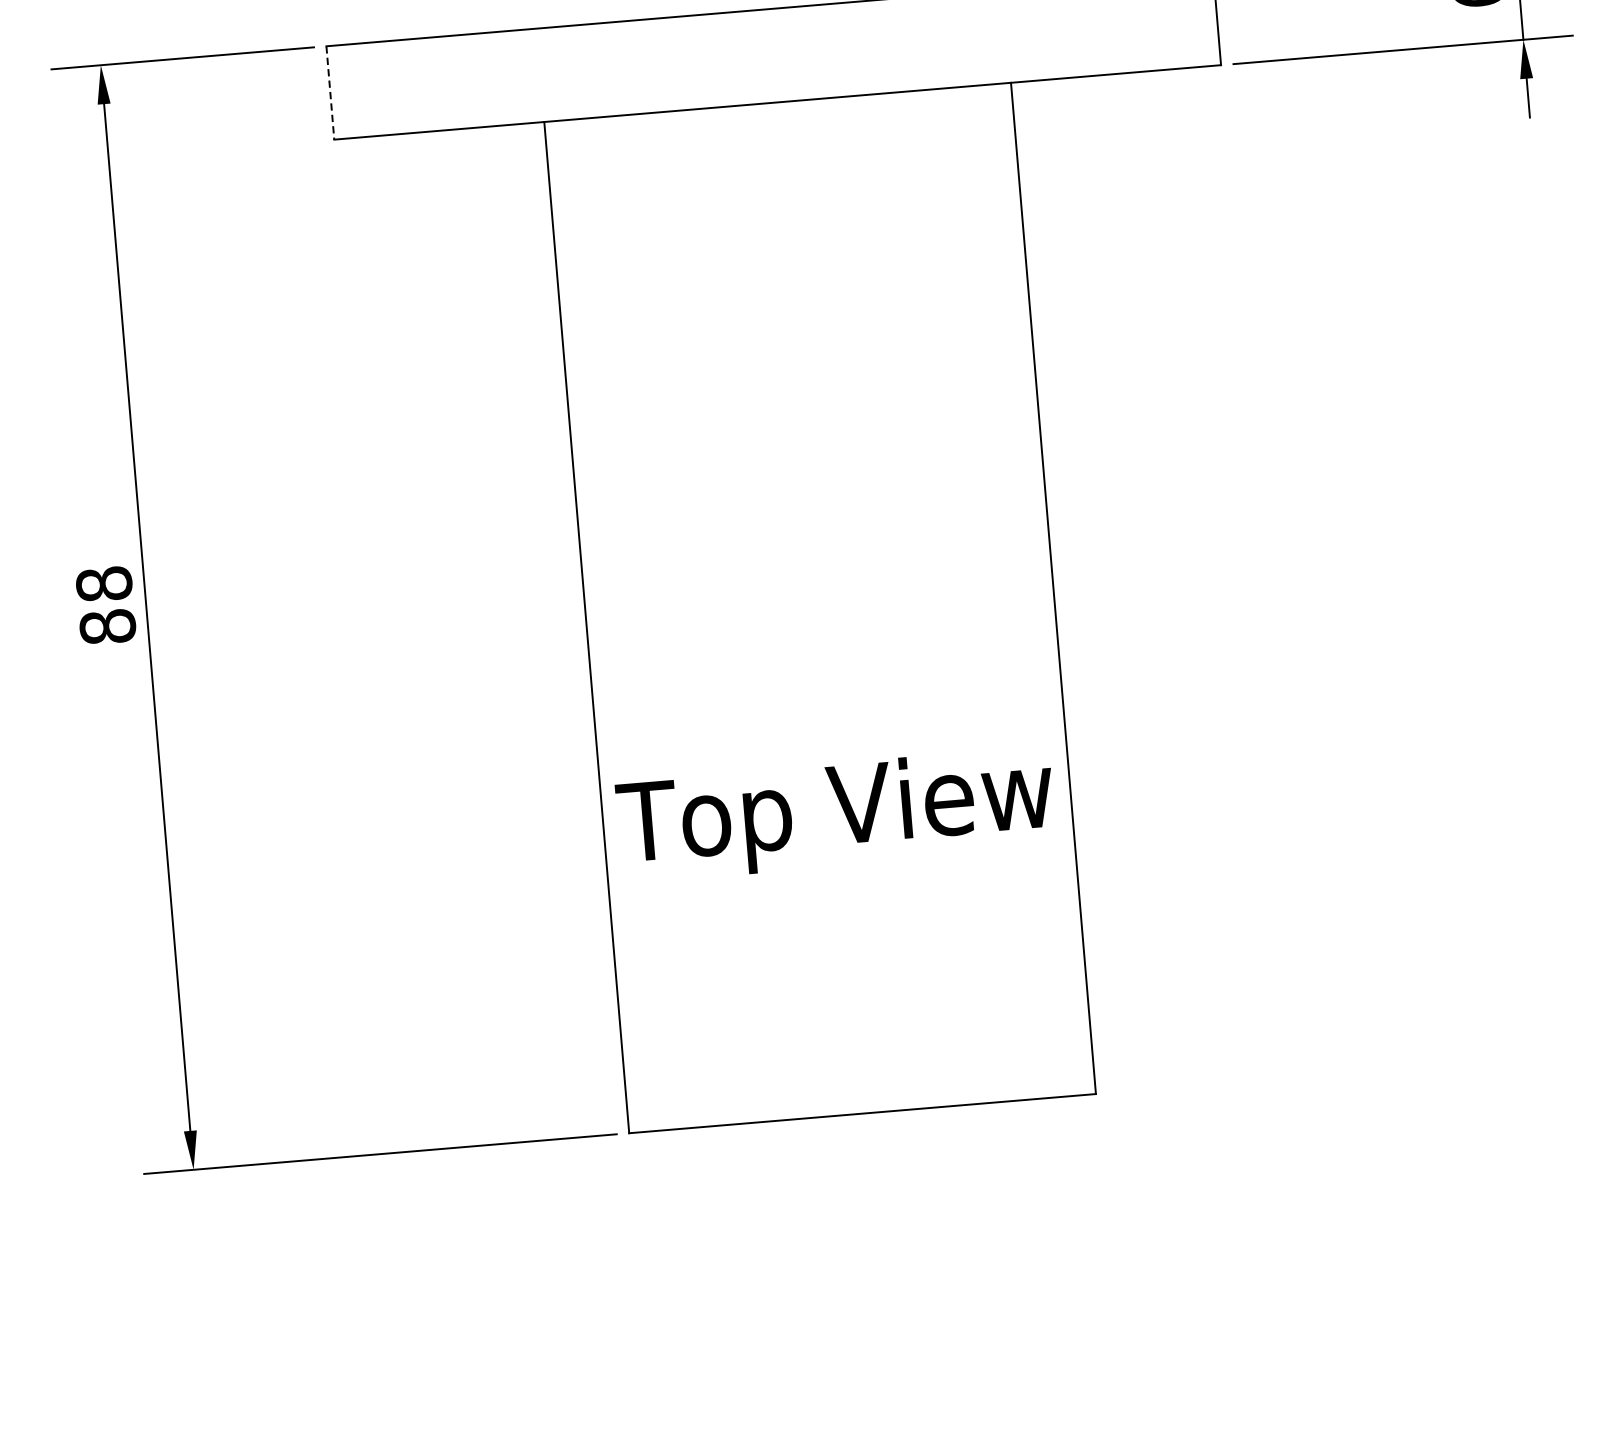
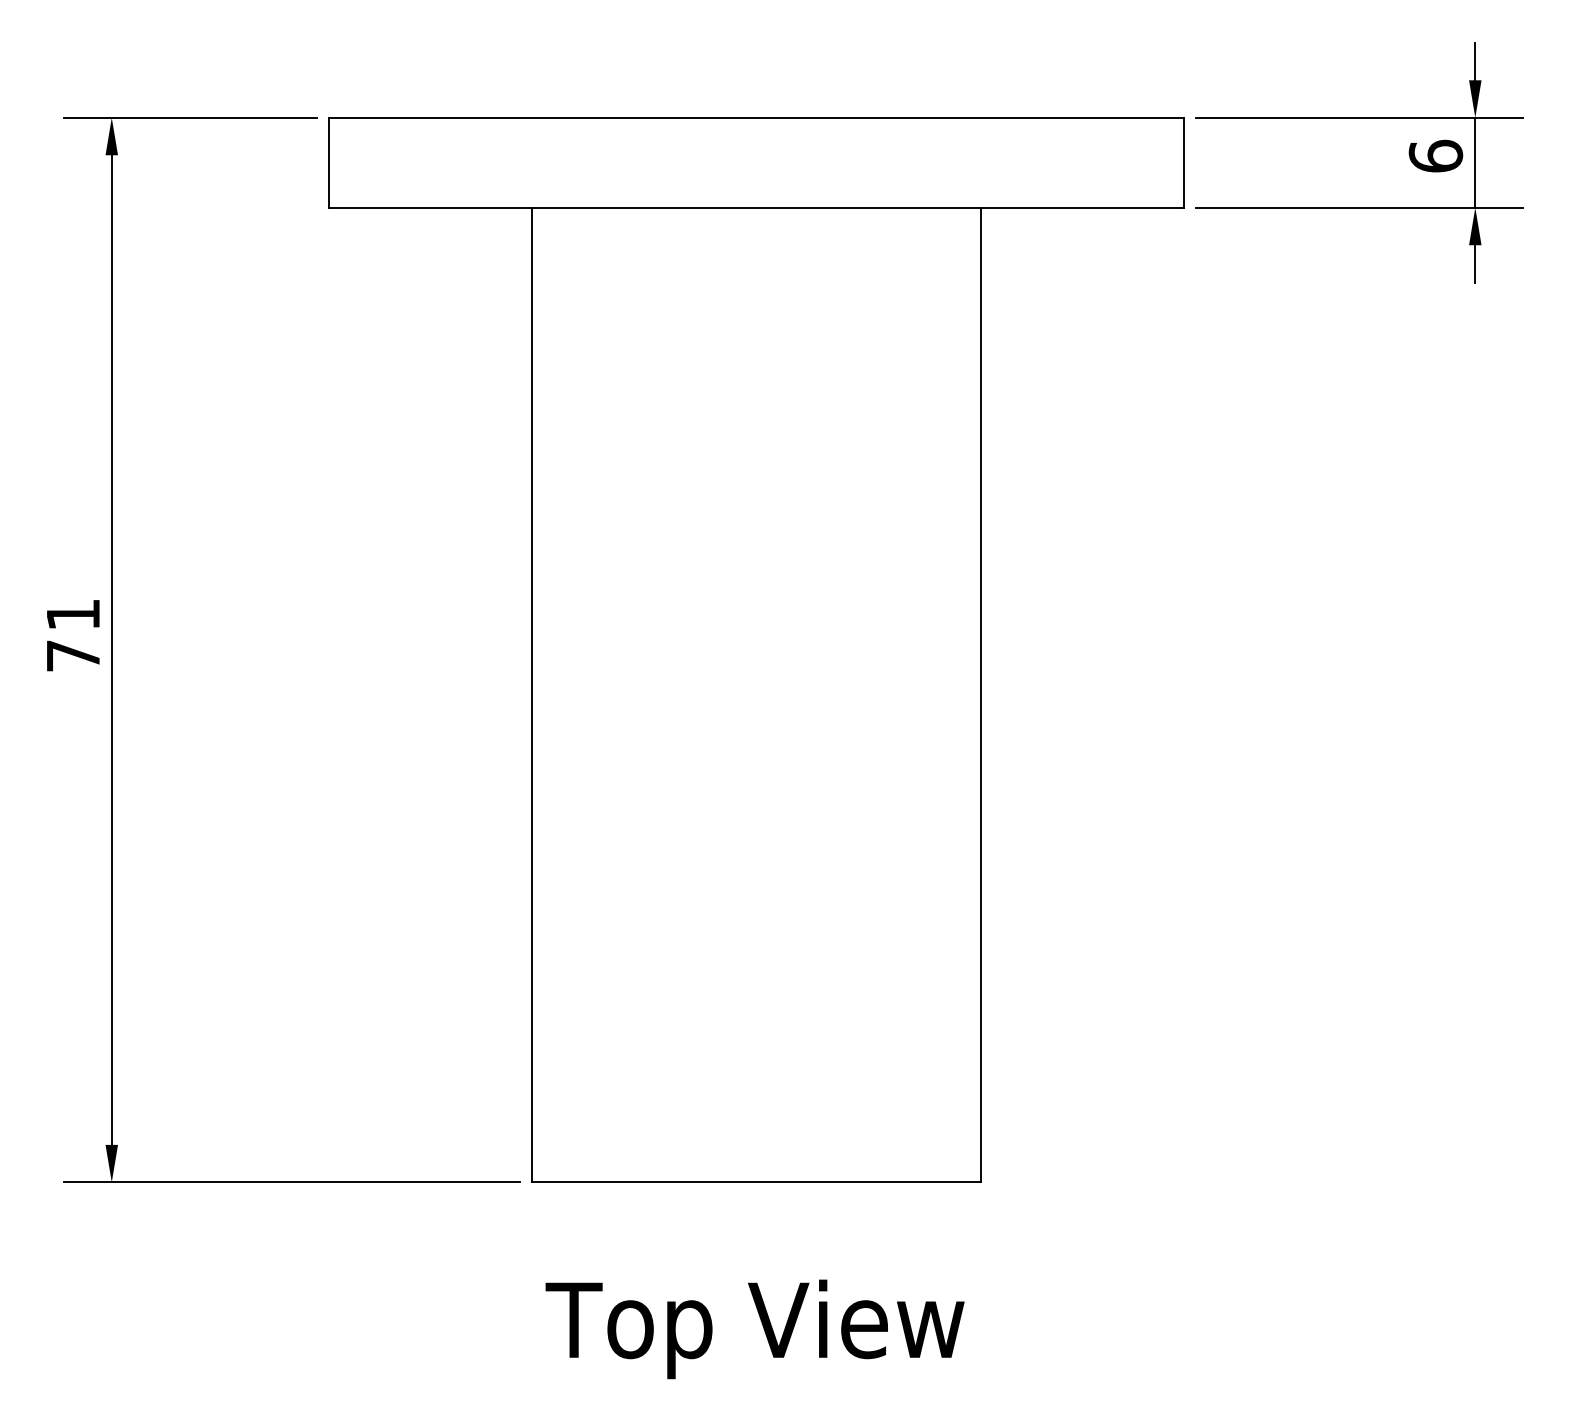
line: (330, 92) -> (329, 162), dashed -> solid
text: (106, 605) -> (73, 635), 88 -> 71
text: (835, 815) -> (754, 1329), moved

